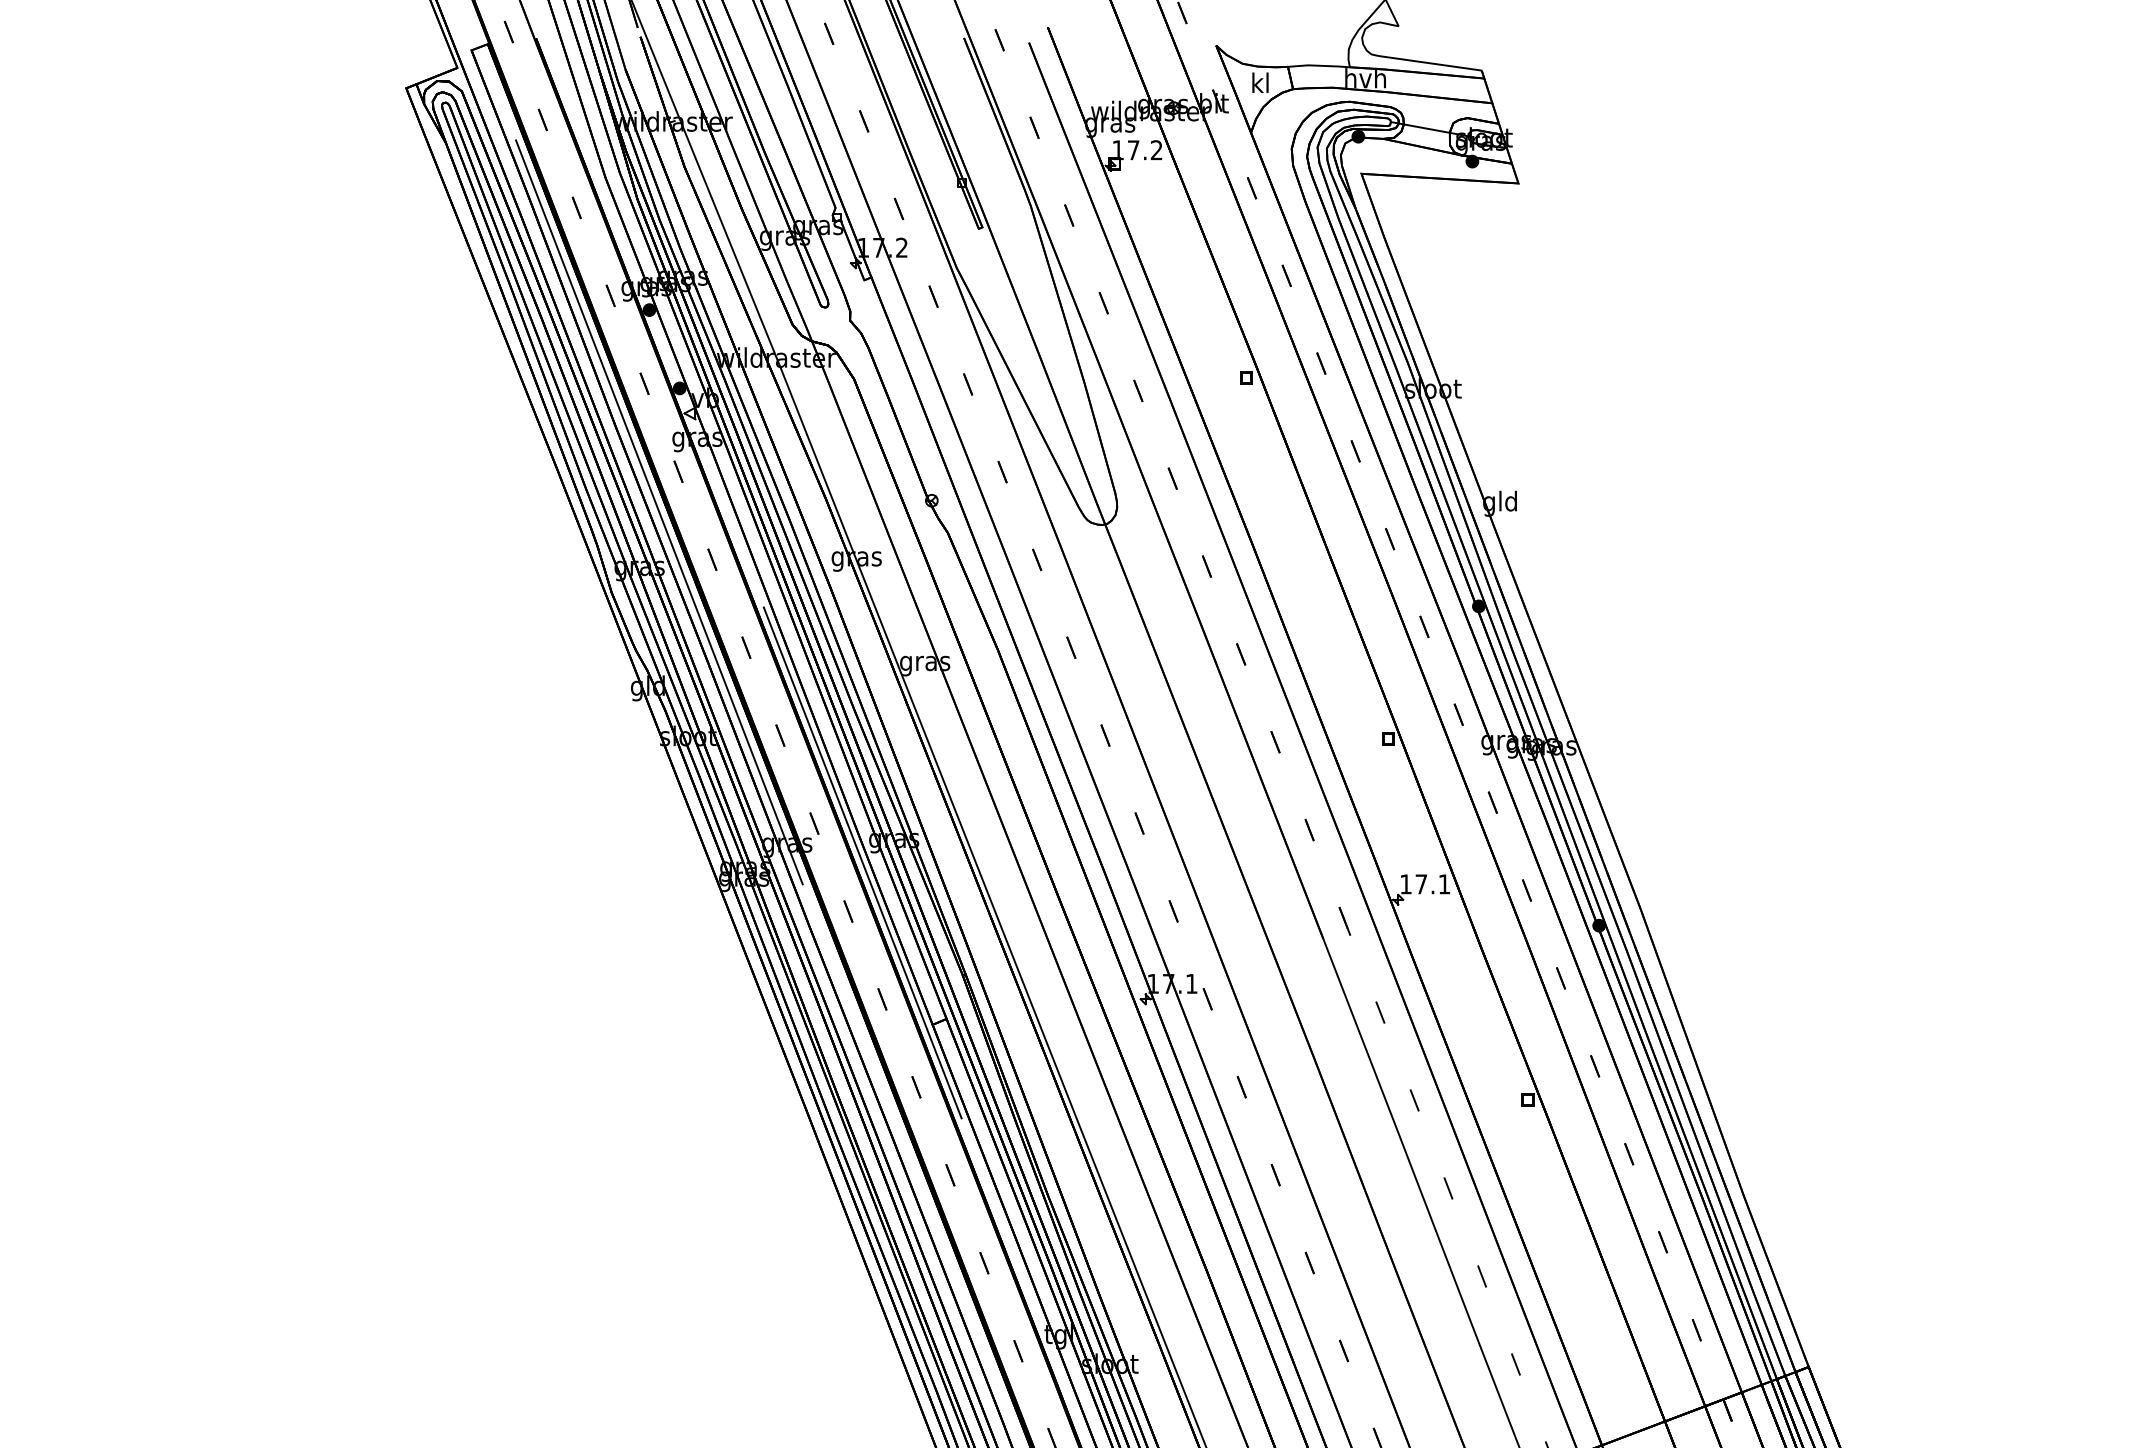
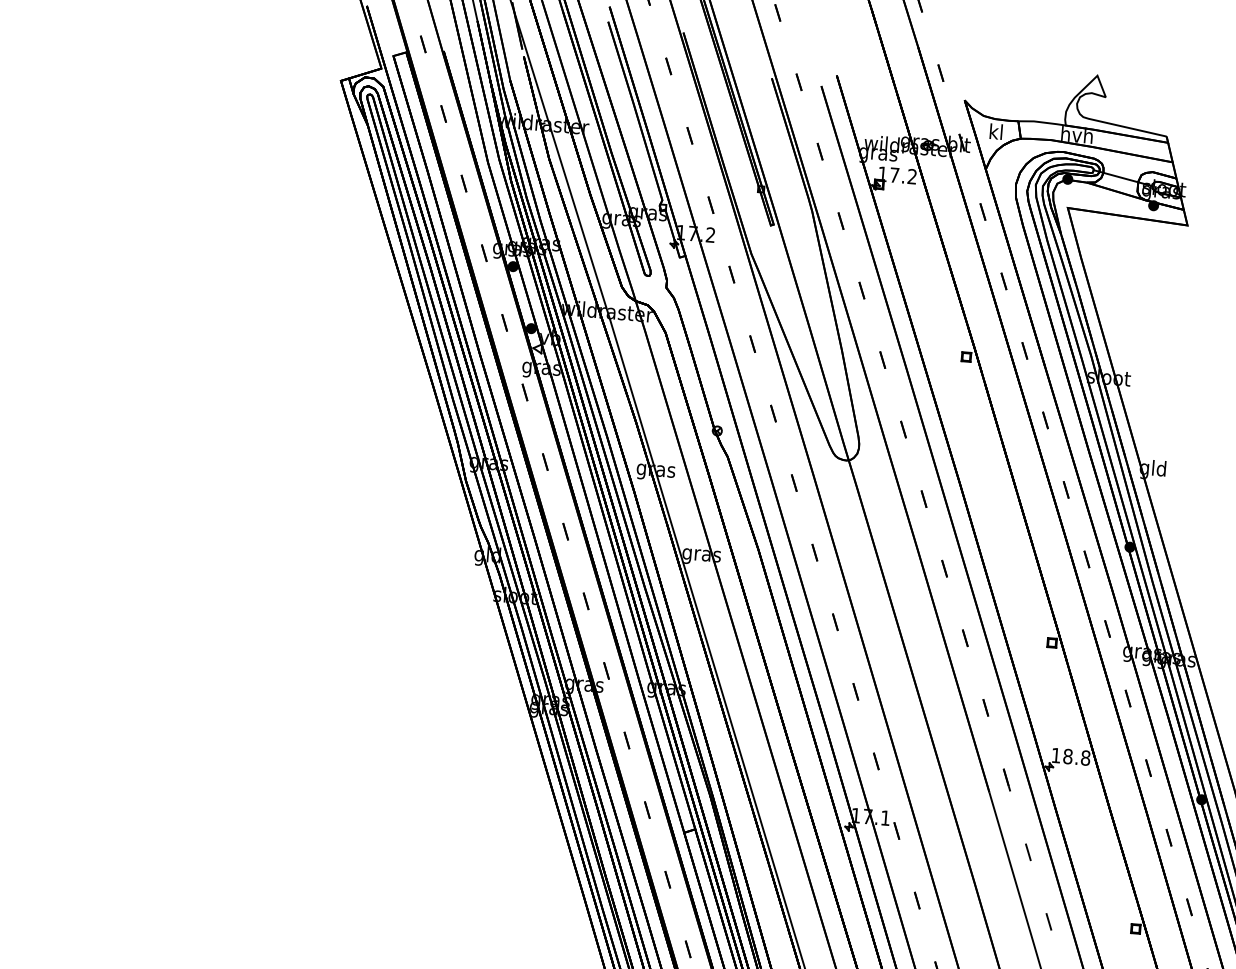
line: (659, 512) -> (507, 422), removed
line: (862, 862) -> (640, 703), removed
text: (1432, 884) -> (1076, 757), 17.1 -> 18.8

